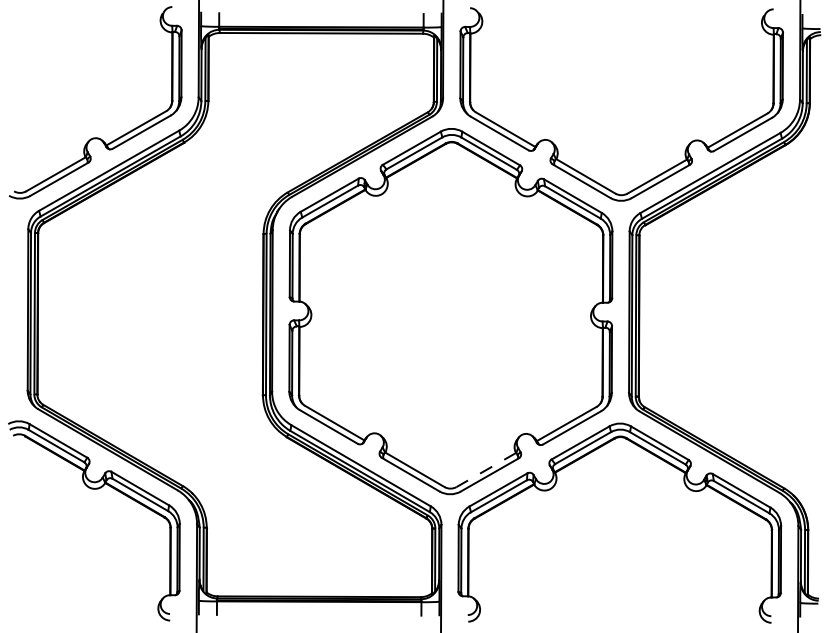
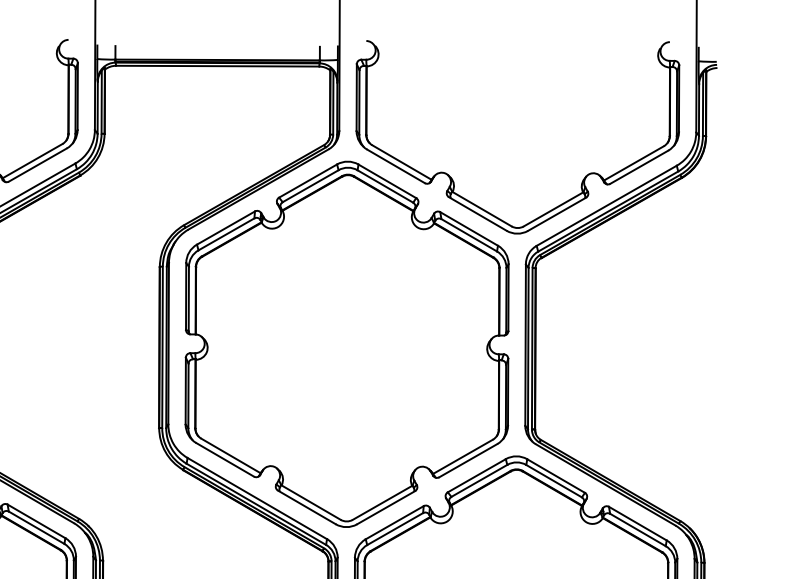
line: (486, 470) -> (382, 503), dashed -> solid

